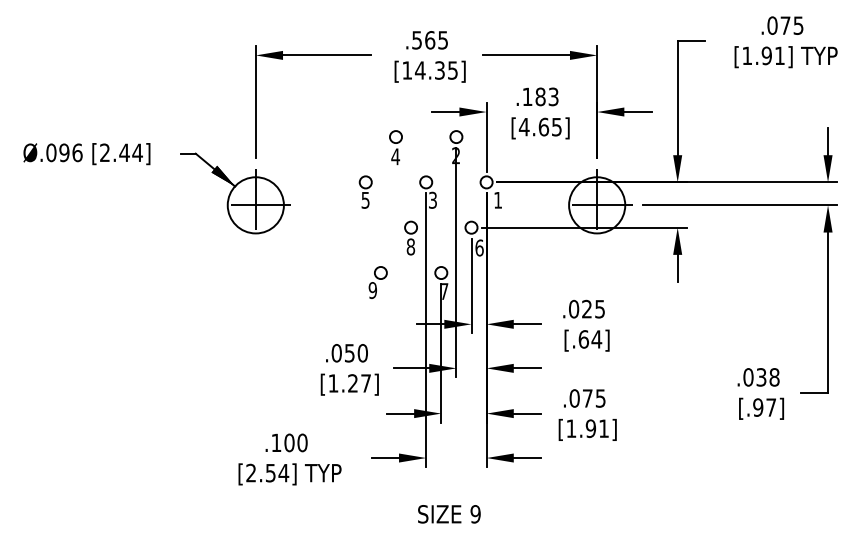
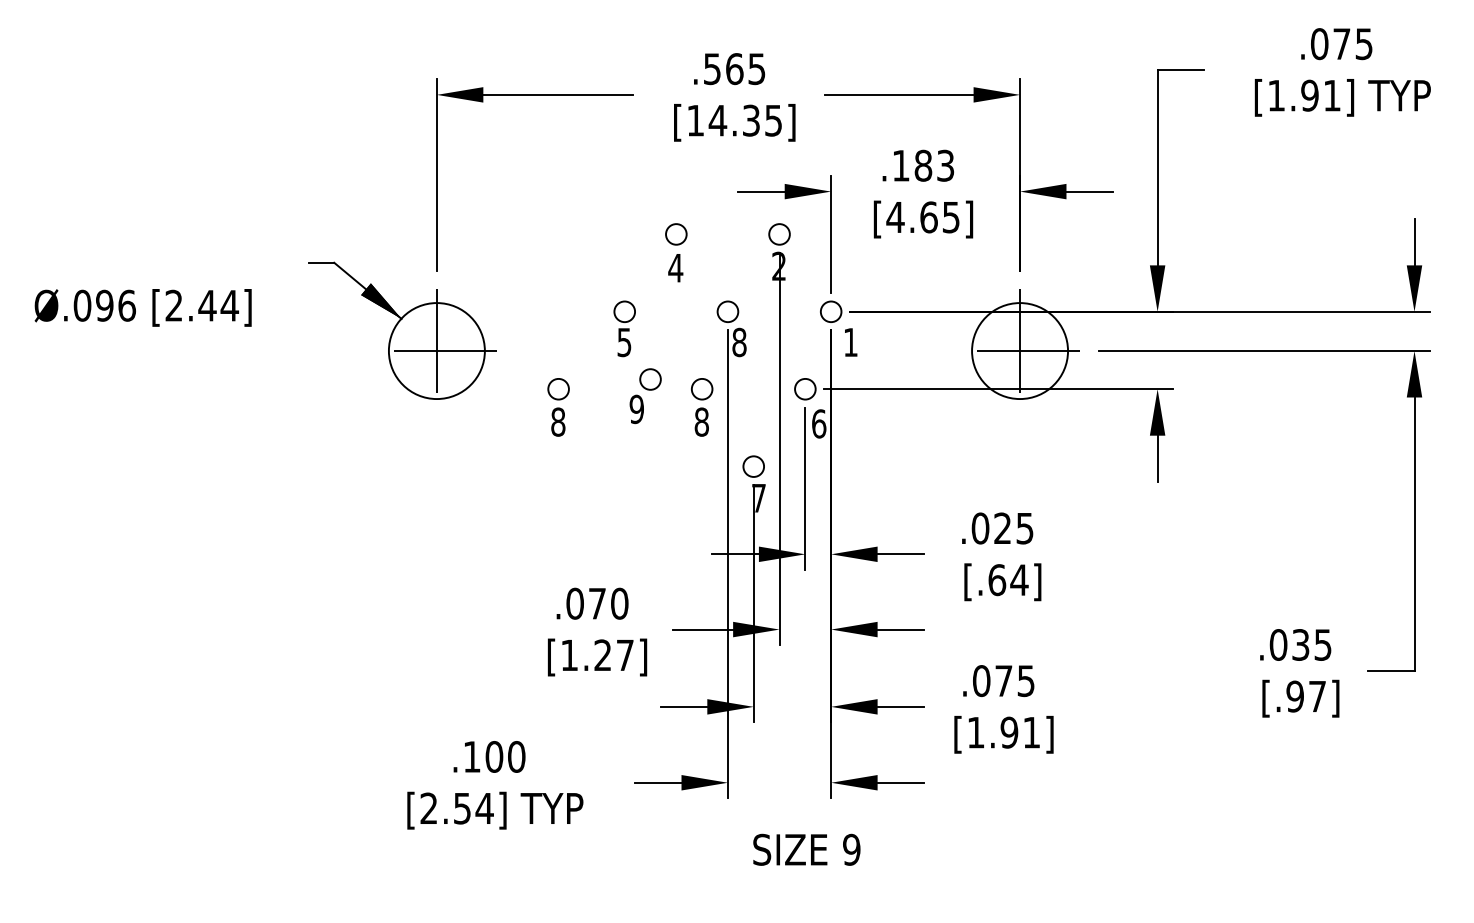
text: (86, 154) -> (142, 308), moved
text: (432, 199) -> (738, 341), 3 -> 8
part: (326, 237) -> (557, 405), added
part: (377, 282) -> (644, 395), moved
text: (349, 353) -> (596, 604), .050 -> .070
text: (774, 377) -> (1323, 645), .038 -> .035
text: (449, 514) -> (807, 850), moved

